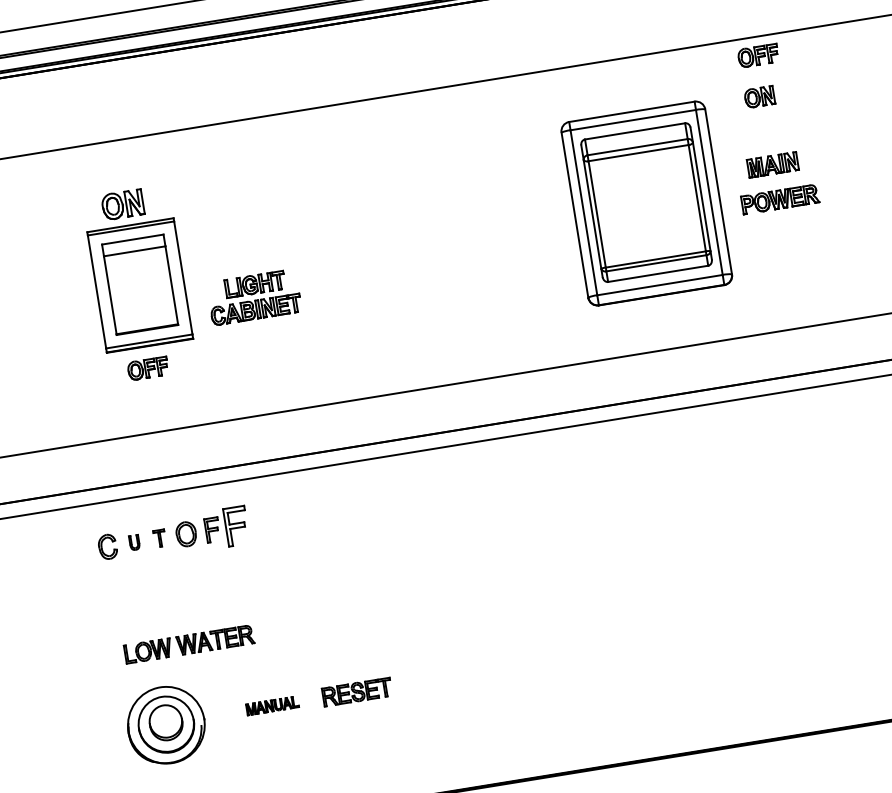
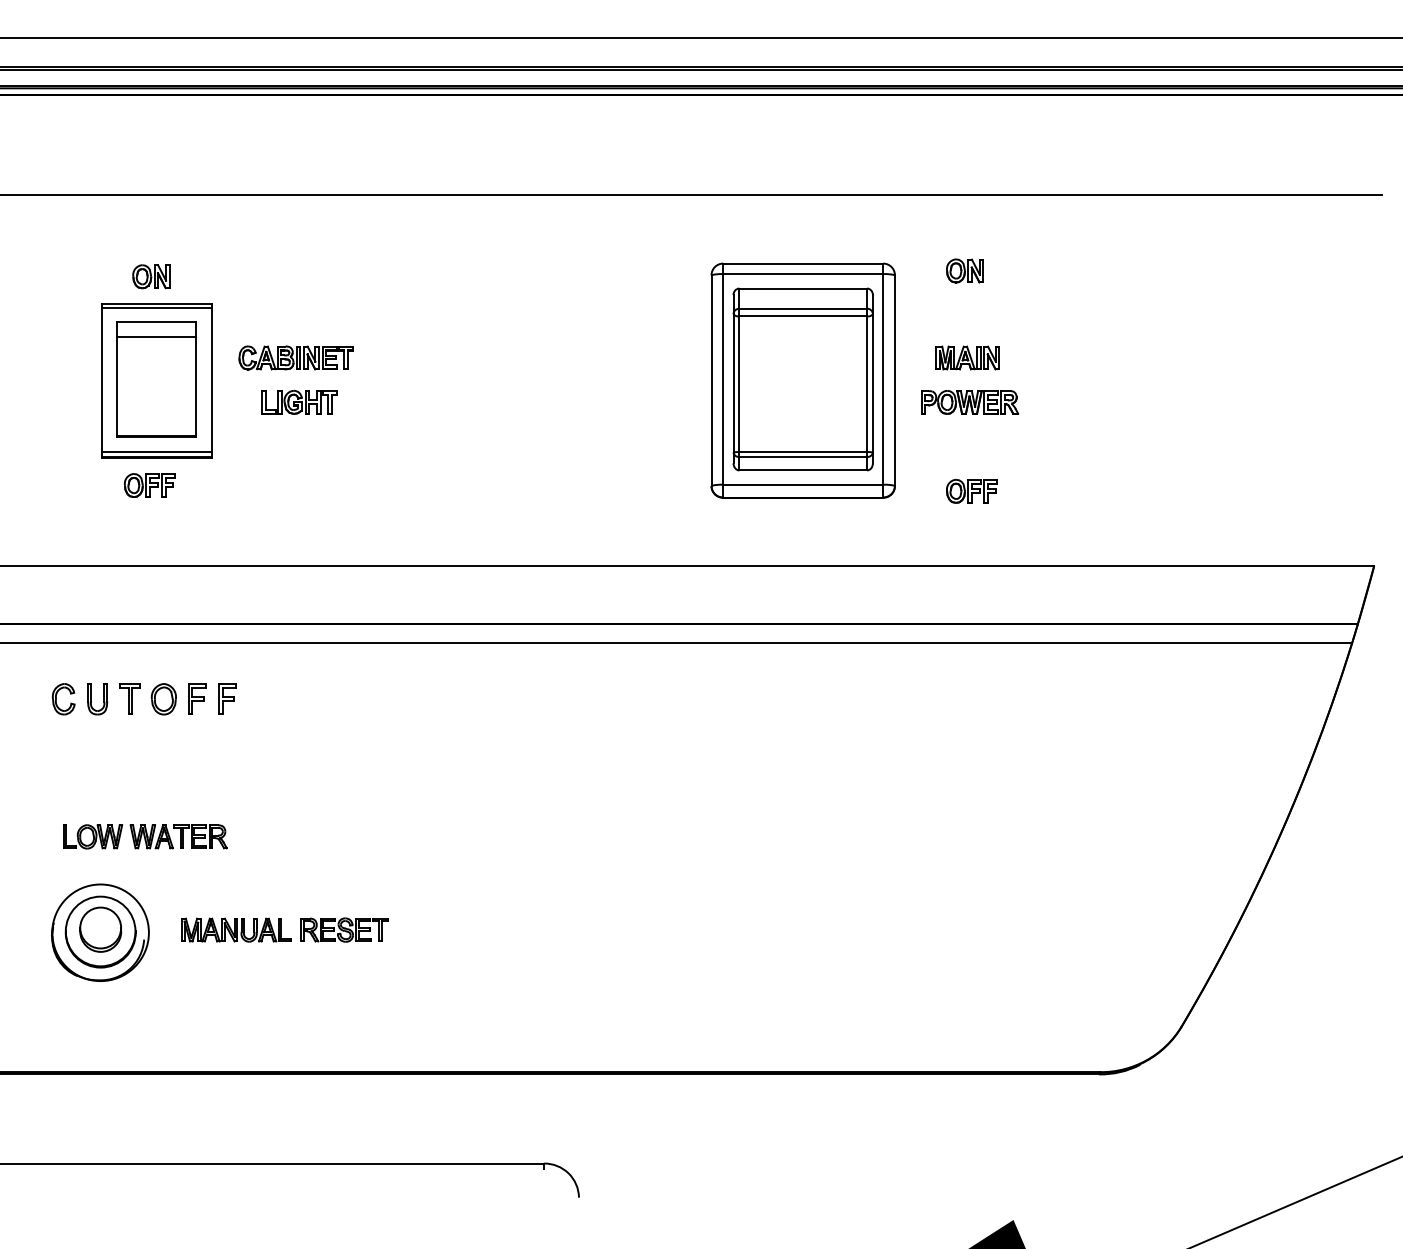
part: (758, 55) -> (971, 490), moved
part: (123, 204) -> (151, 276), size x0.71
part: (255, 309) -> (295, 357), moved
part: (236, 525) -> (227, 698), size x0.62
part: (159, 538) -> (129, 698), size x1.43
part: (134, 542) -> (97, 699), size x1.67
part: (272, 705) -> (236, 929), size x1.67

